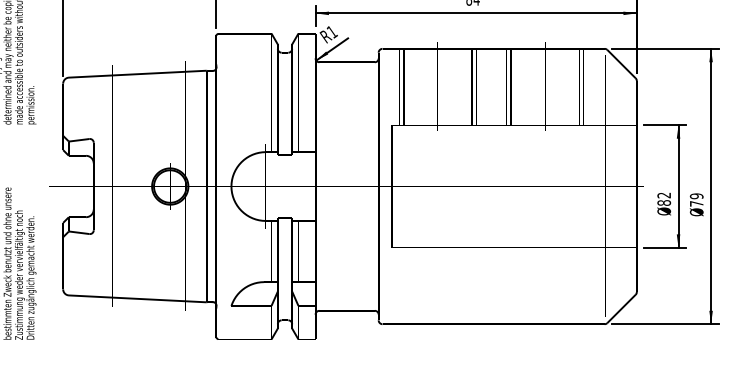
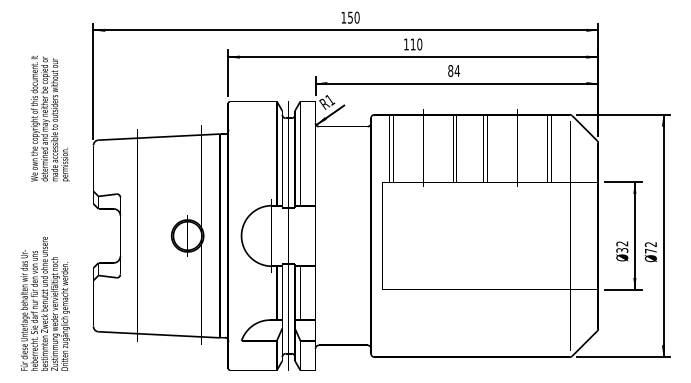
text: (696, 196) -> (650, 244), 79 -> 72
text: (664, 201) -> (622, 249), 82 -> 32

